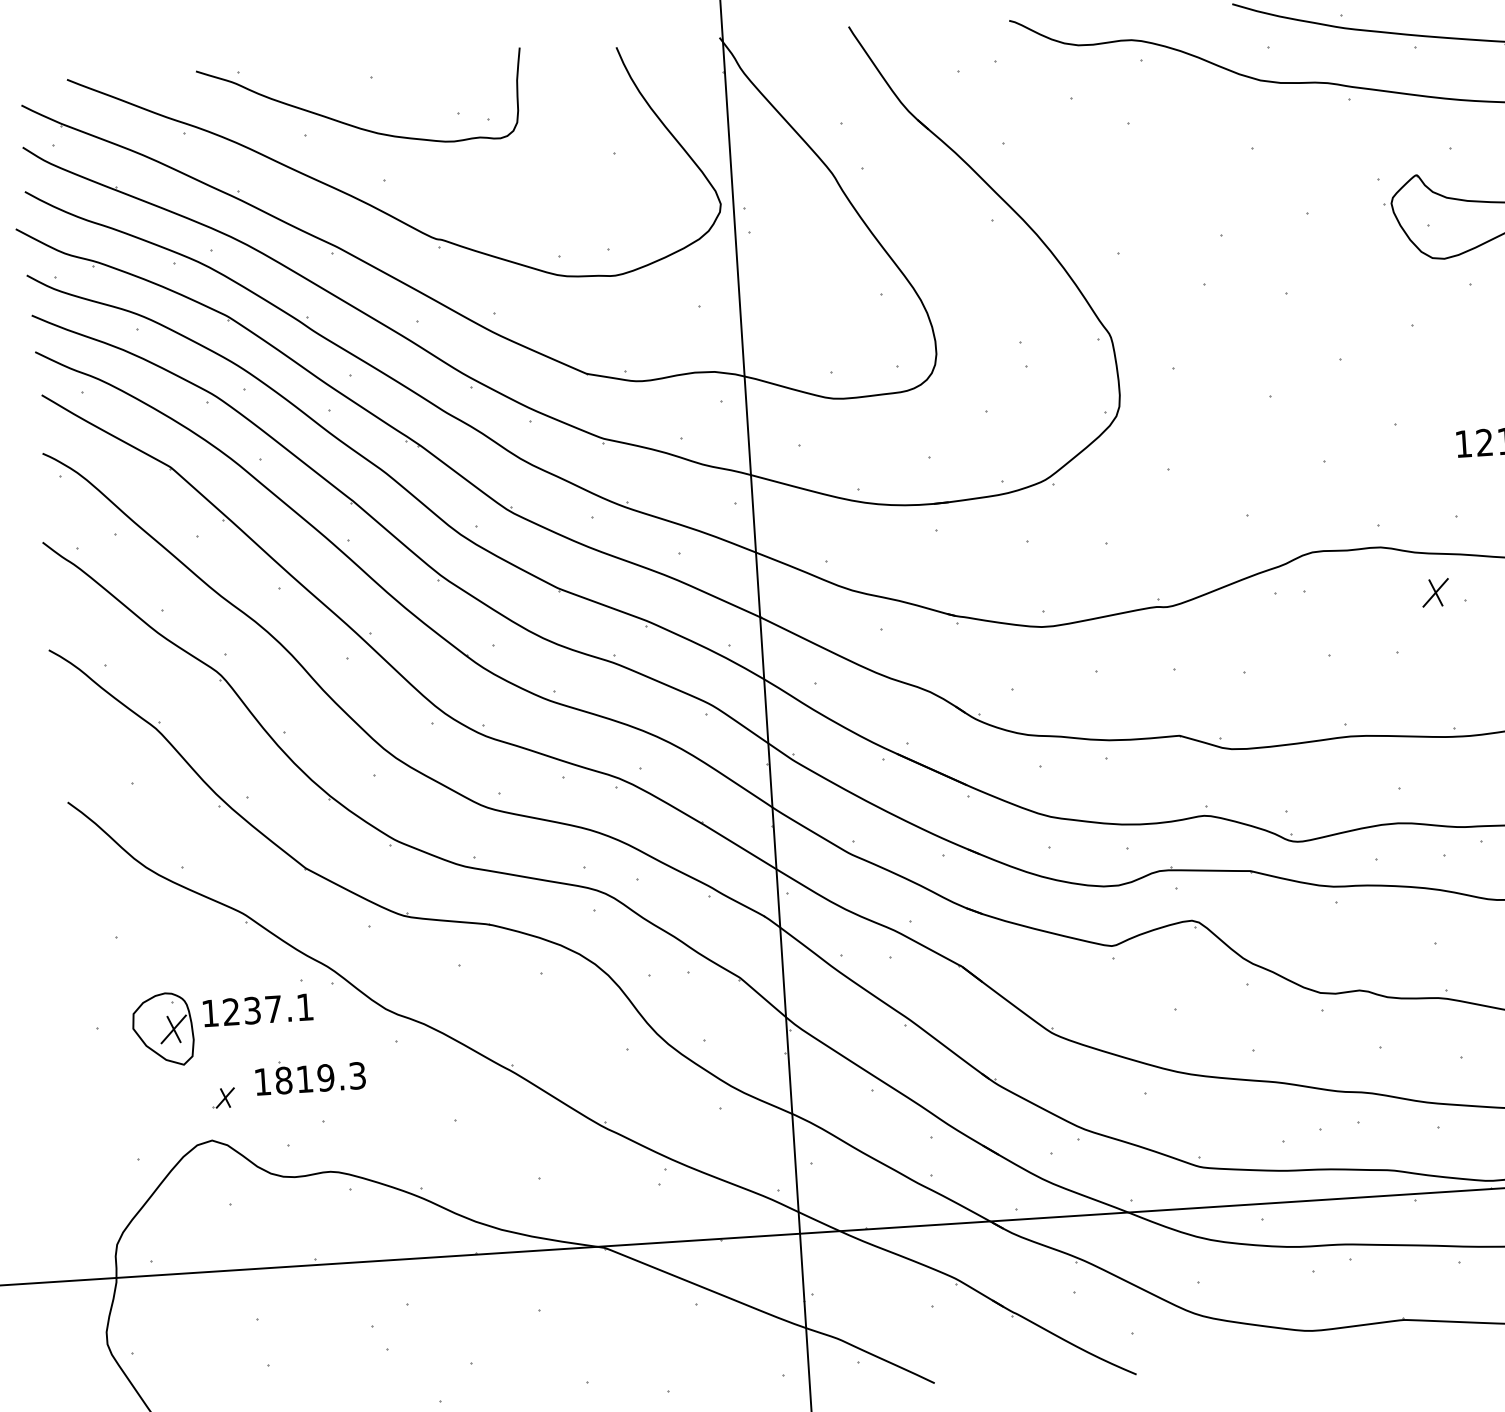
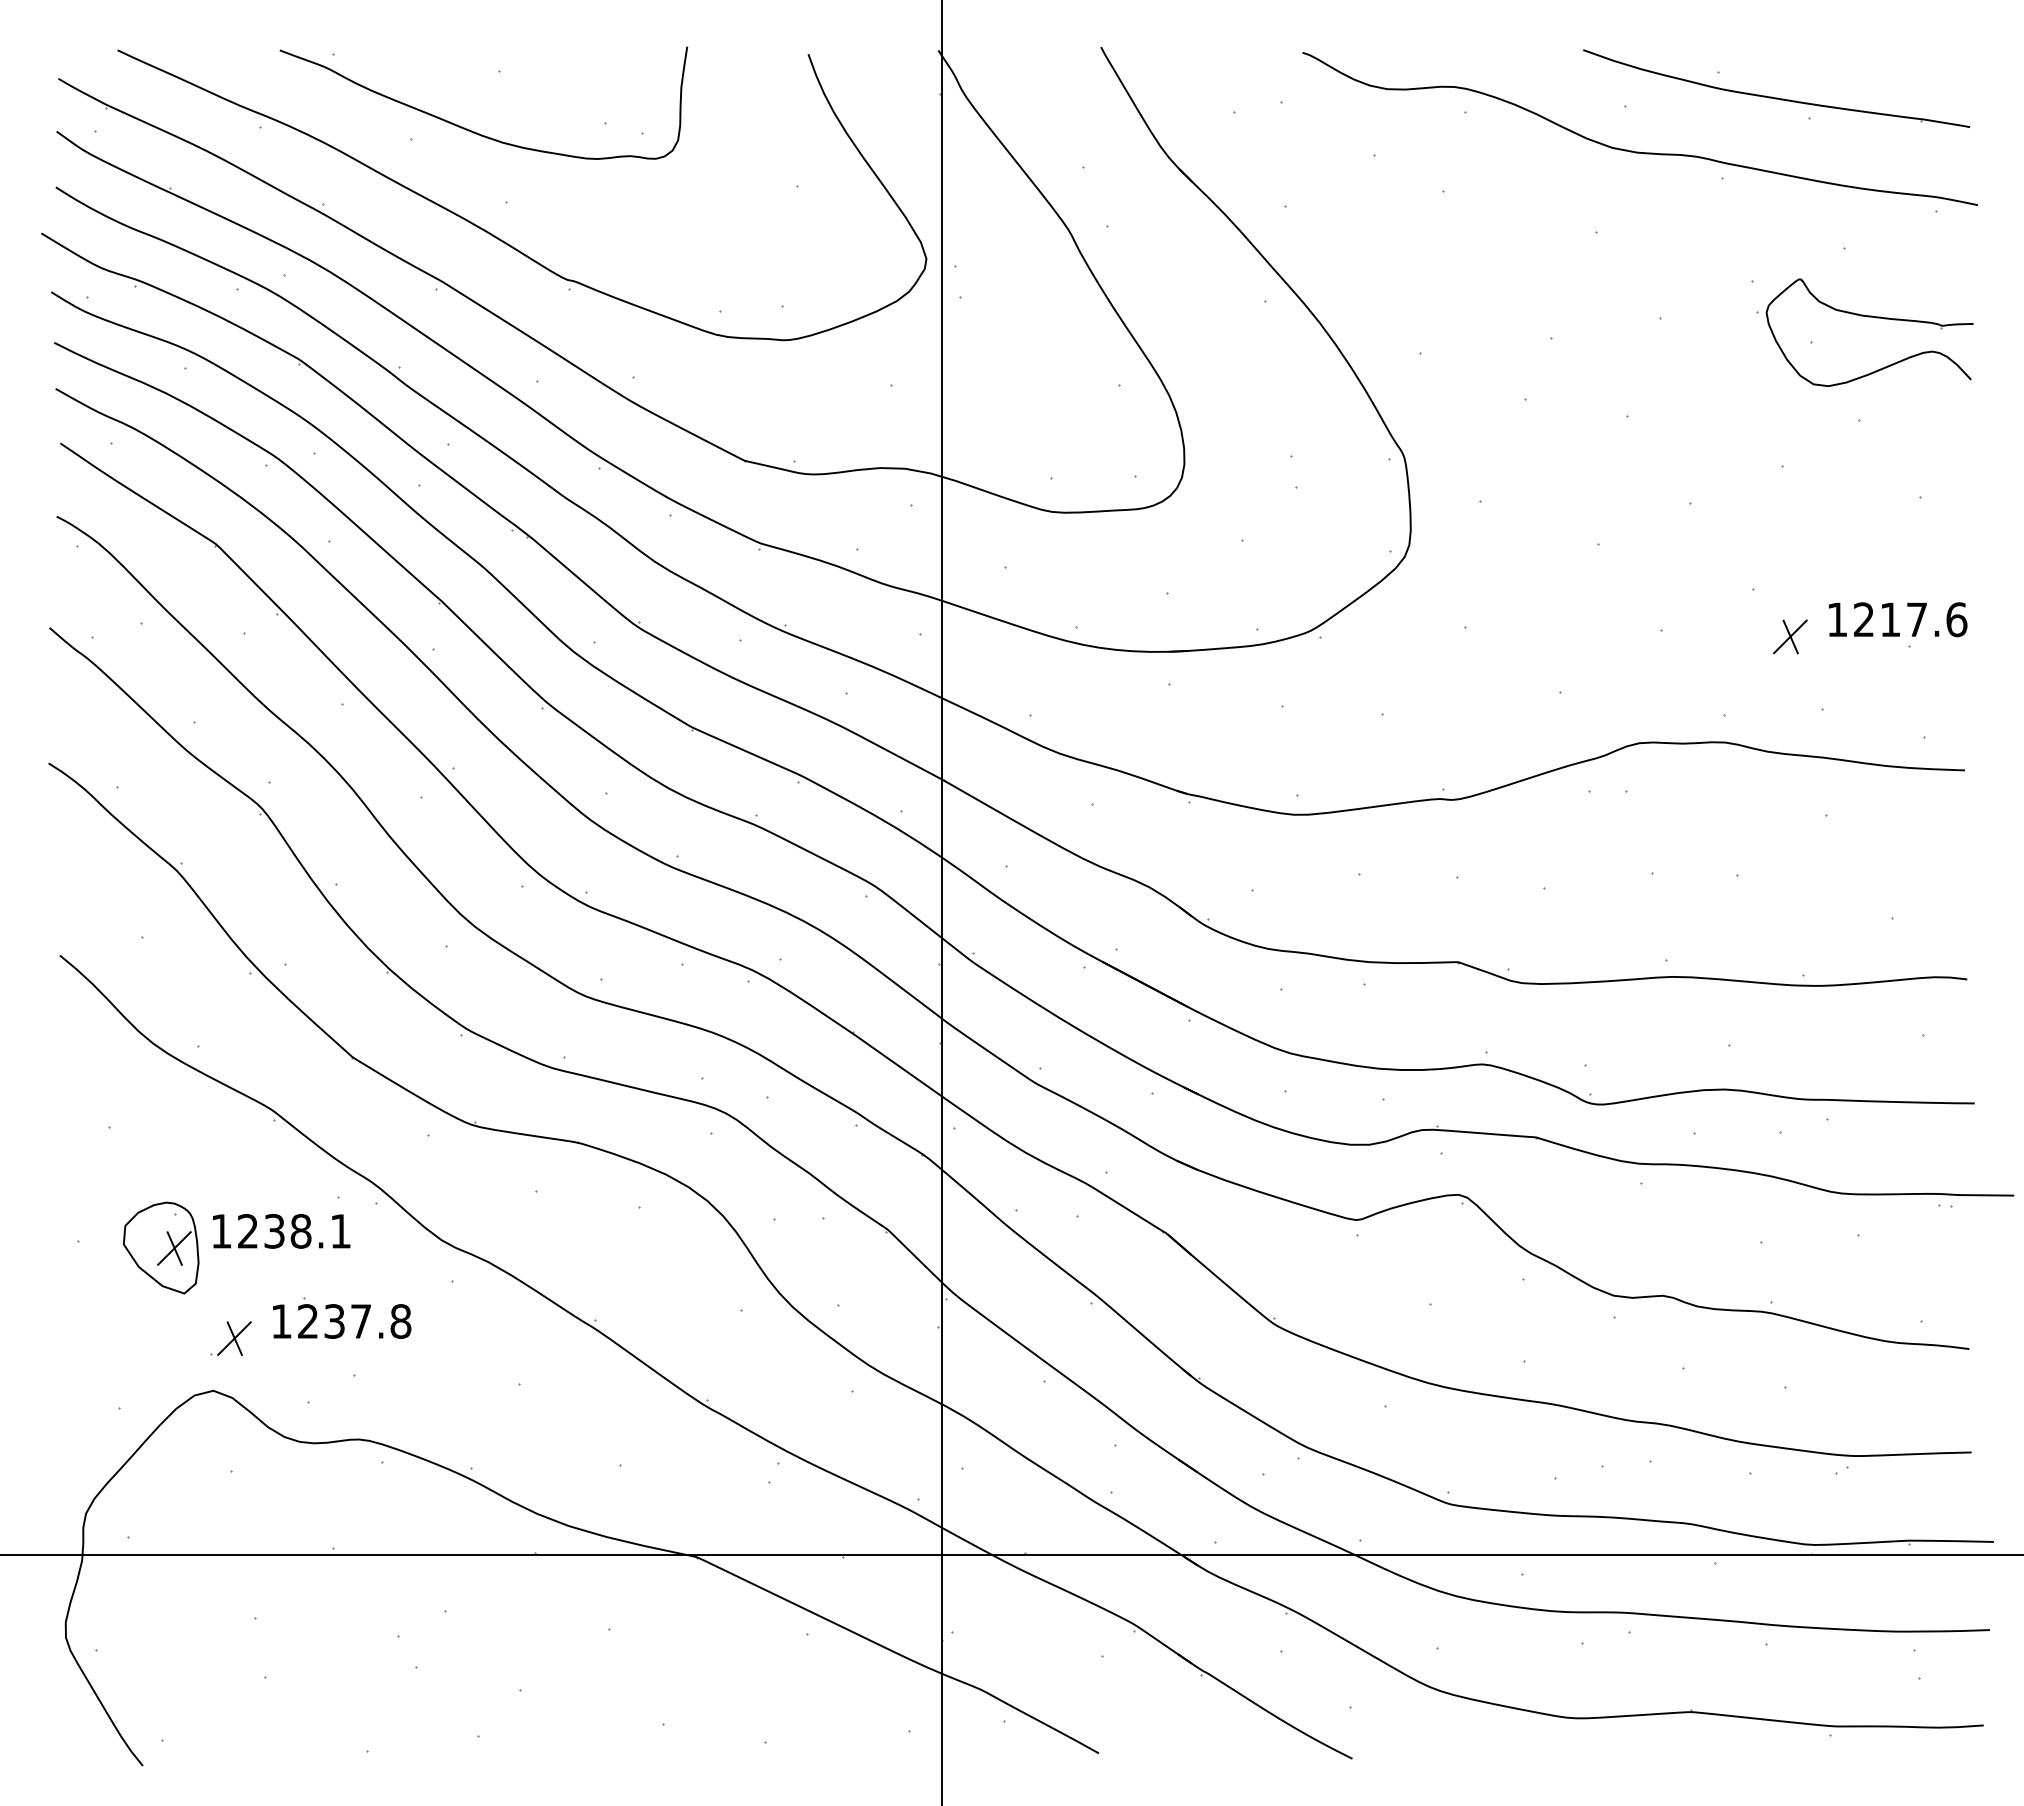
part: (1435, 592) -> (1790, 636), moved
text: (273, 1009) -> (300, 1231), 1237.1 -> 1238.1
text: (320, 1078) -> (354, 1321), 1819.3 -> 1237.8
part: (222, 1098) -> (230, 1338), size x1.43

